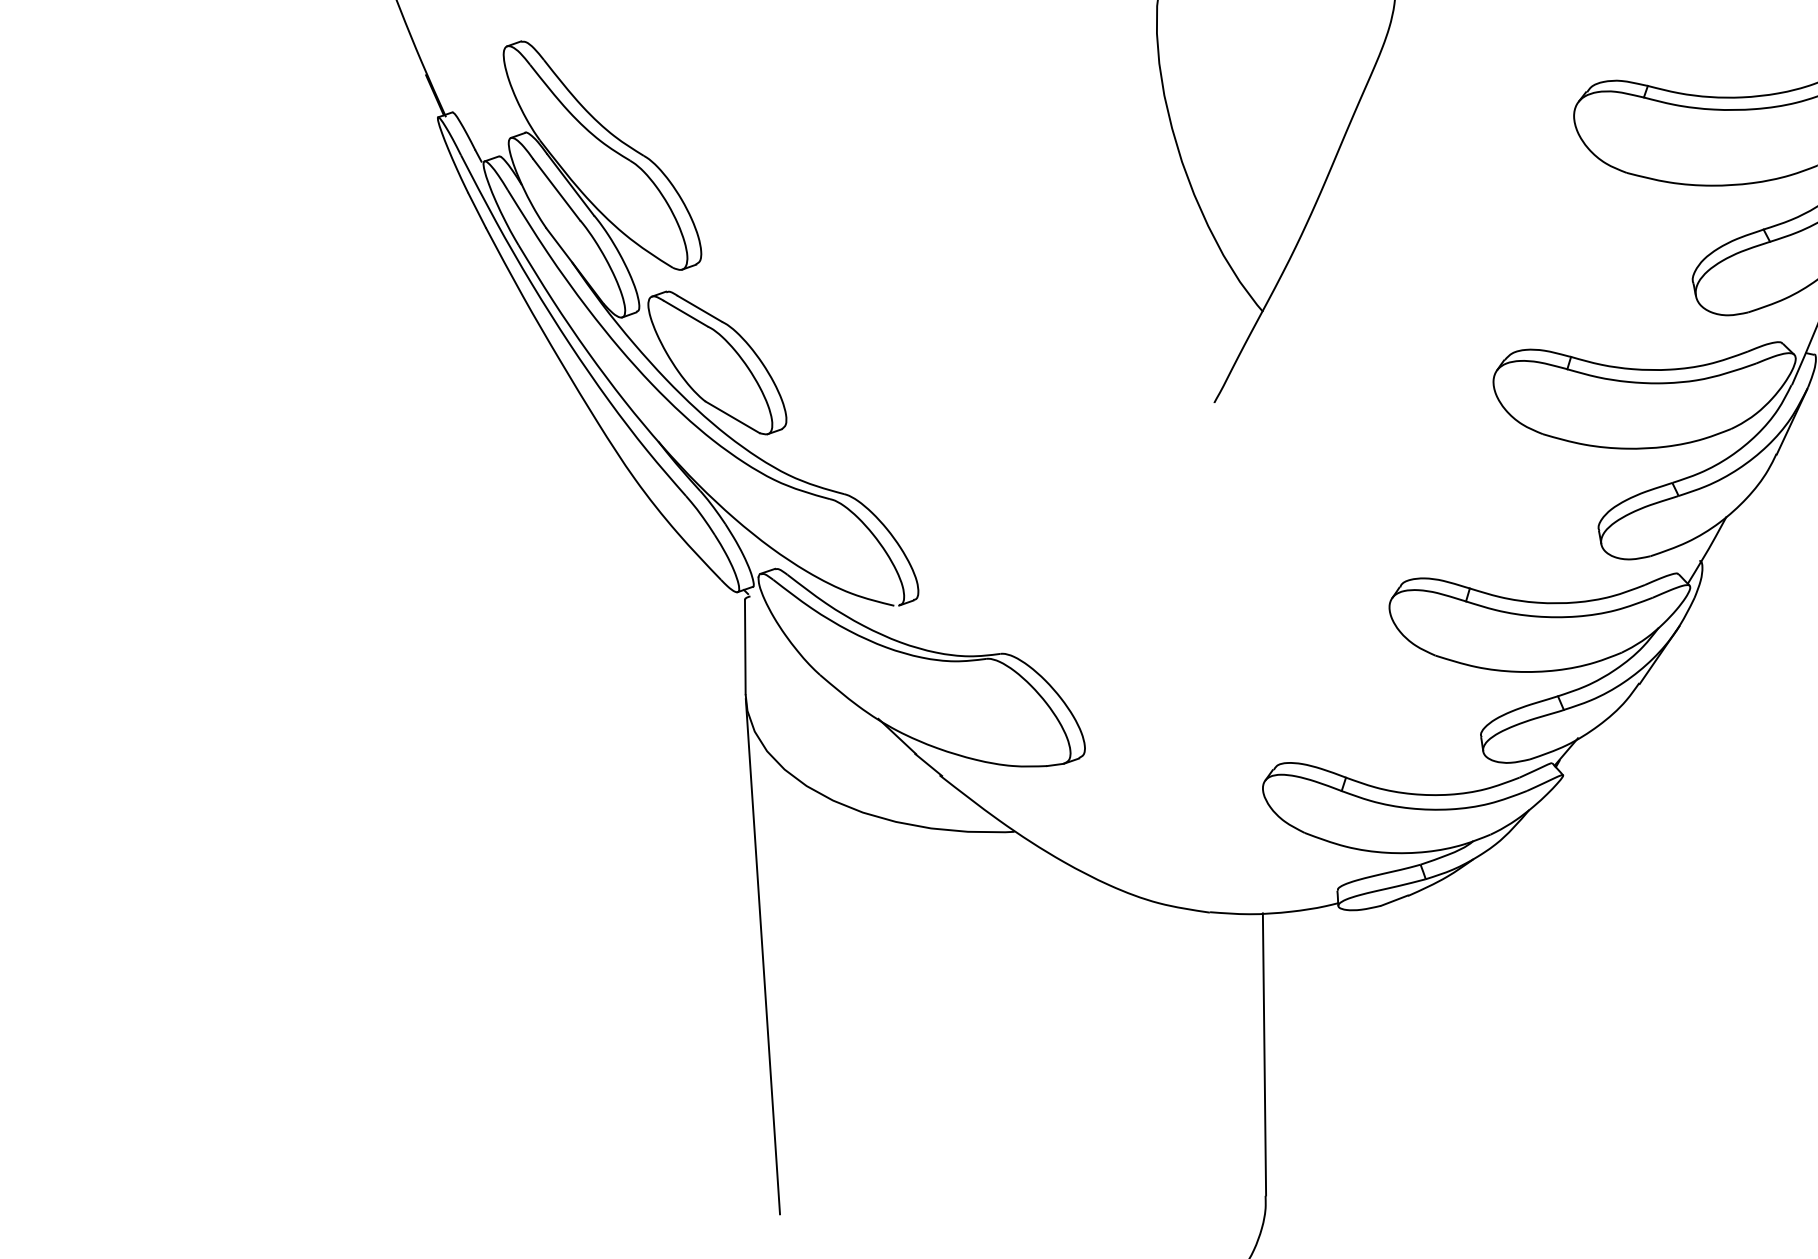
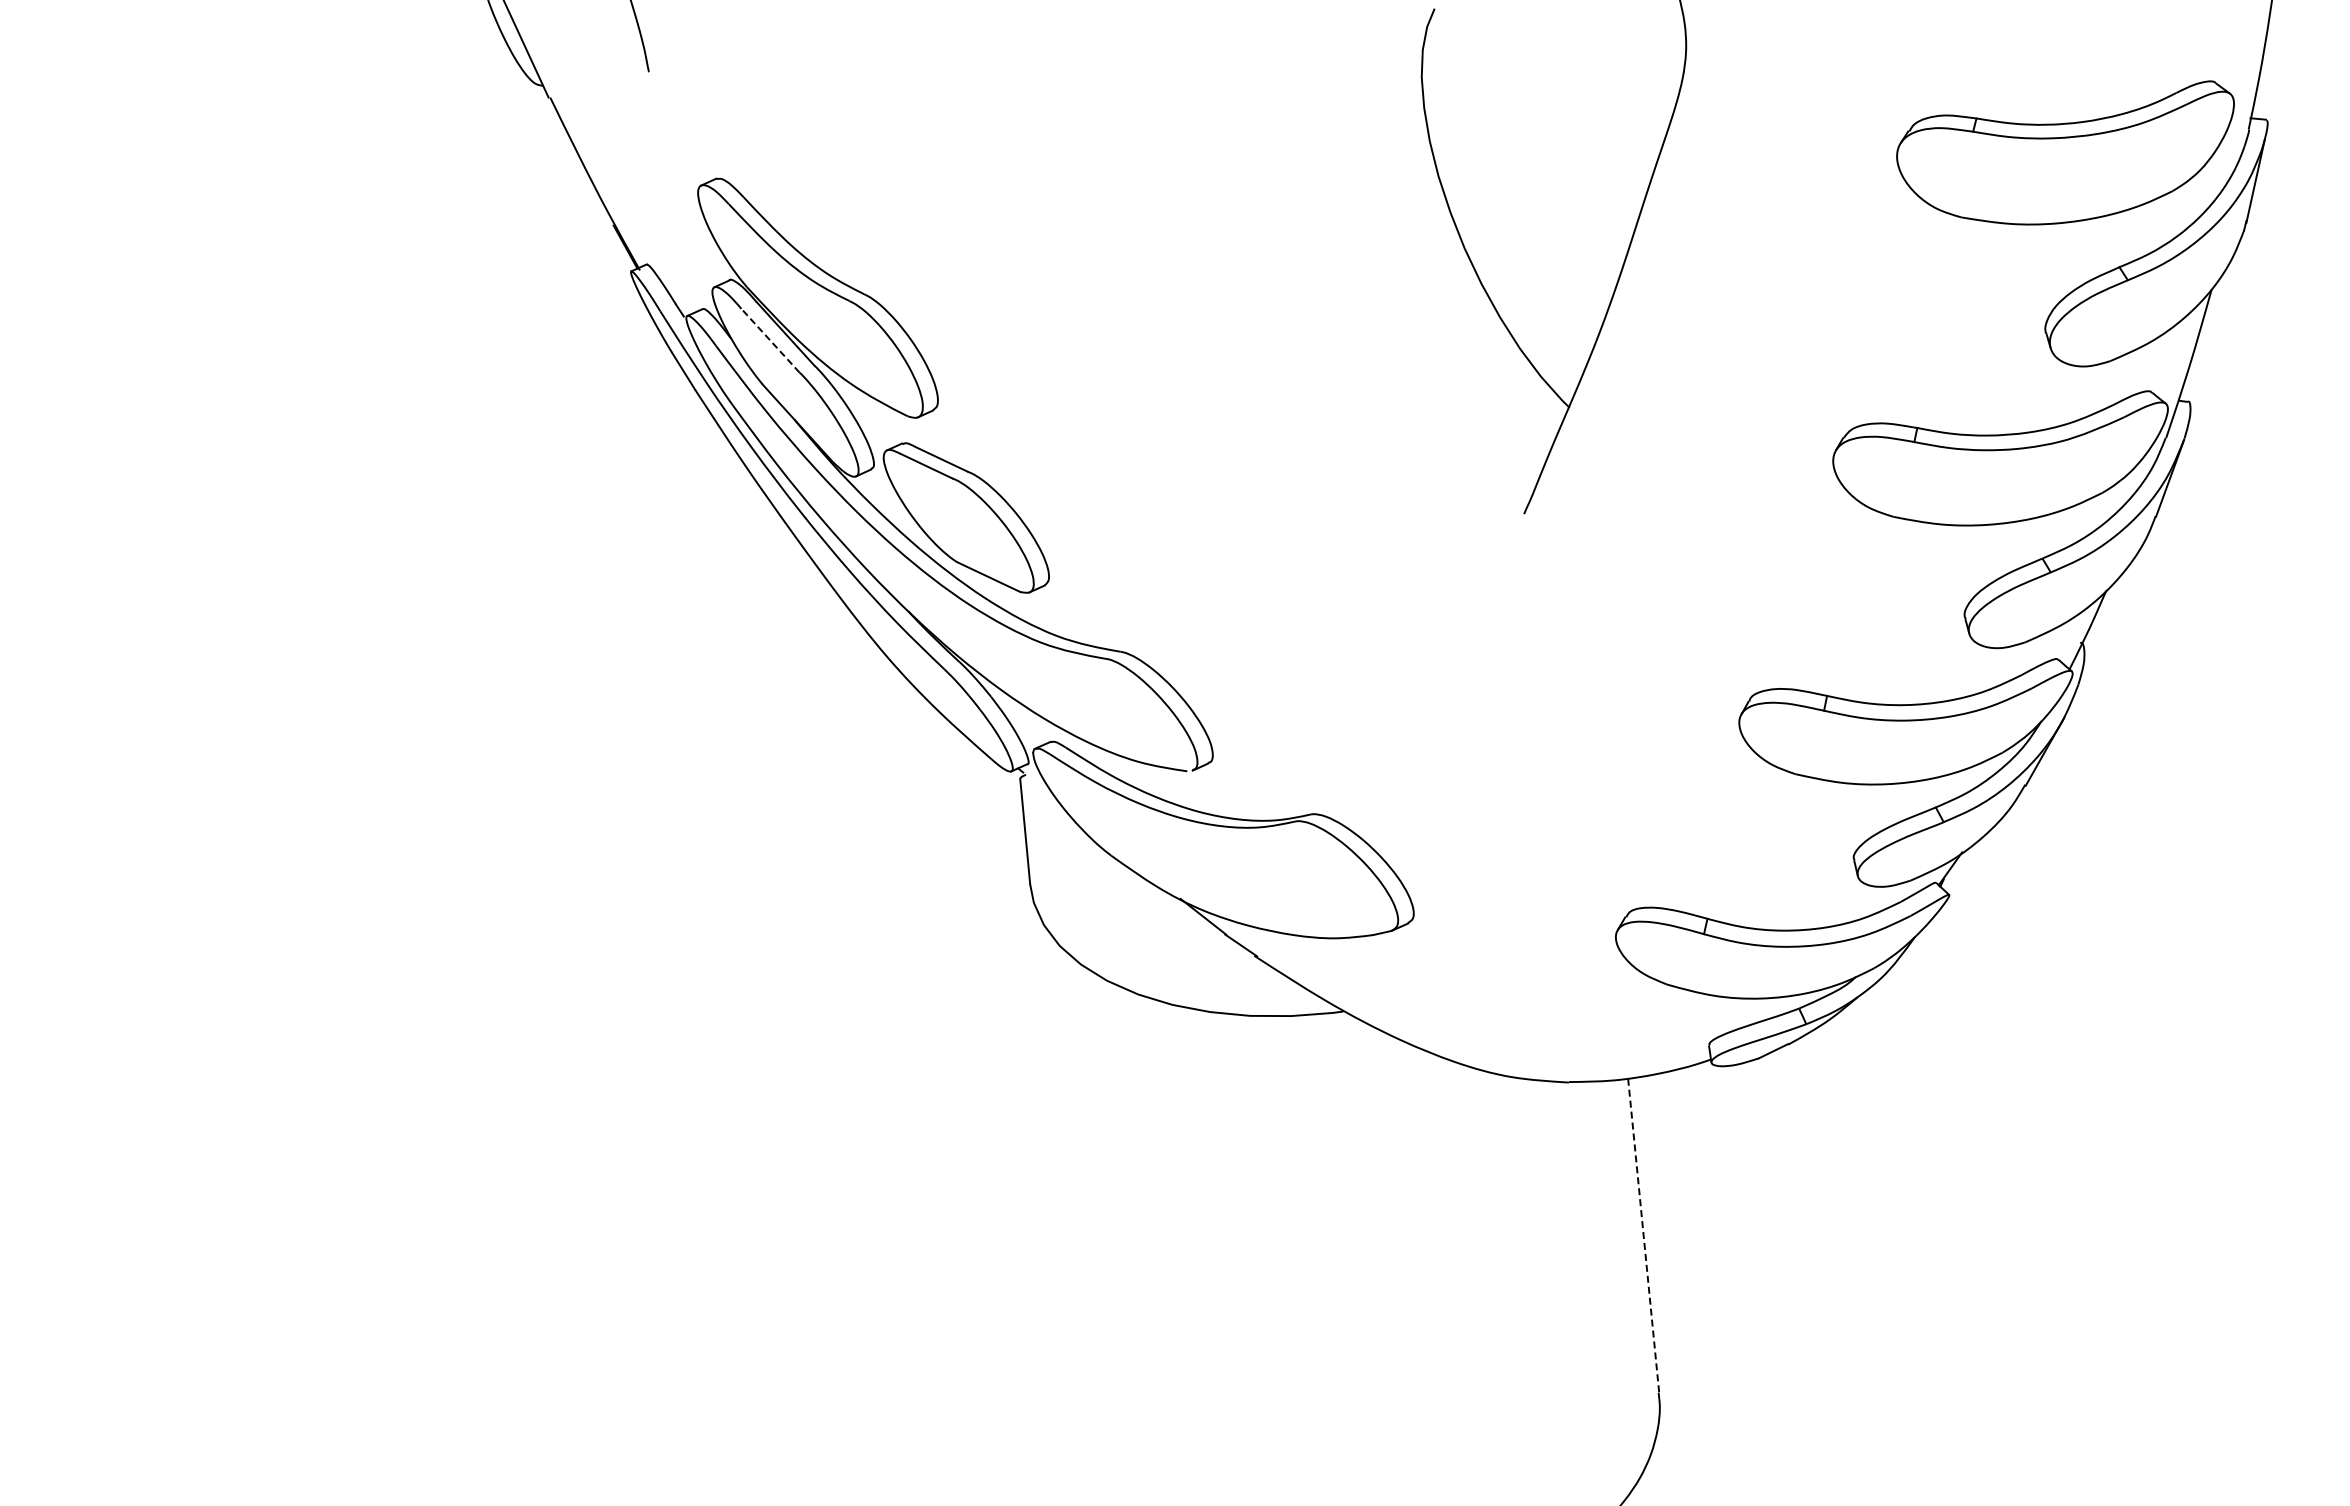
line: (556, 189) -> (770, 340), solid -> dashed
line: (762, 955) -> (1074, 1174), removed
line: (1264, 1054) -> (1643, 1235), solid -> dashed

